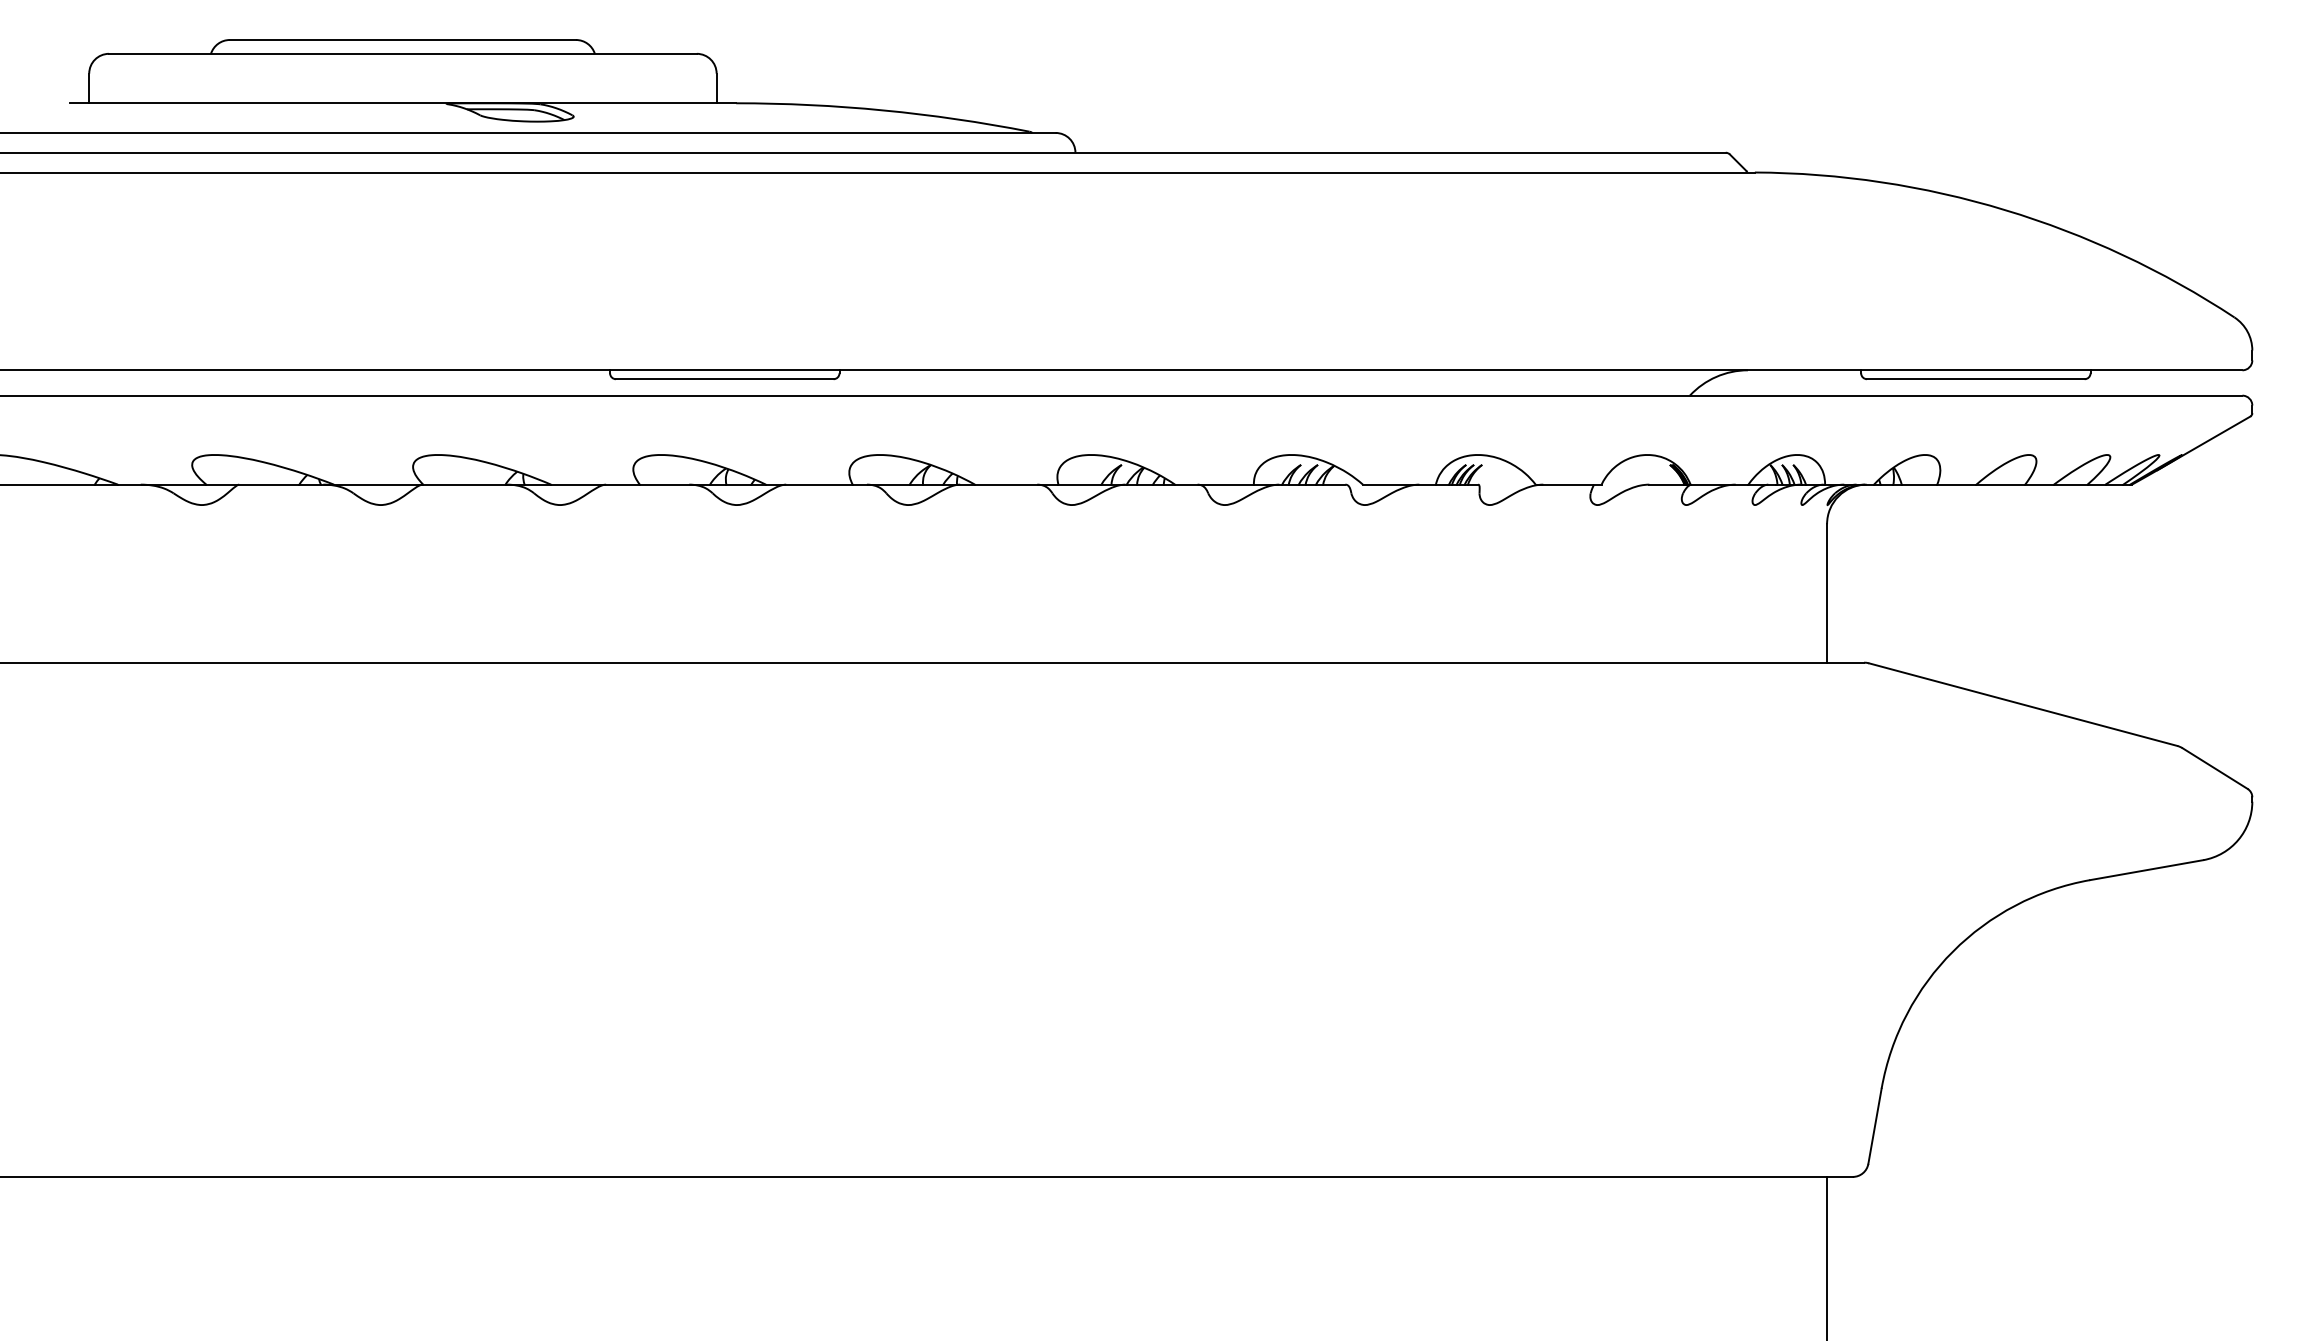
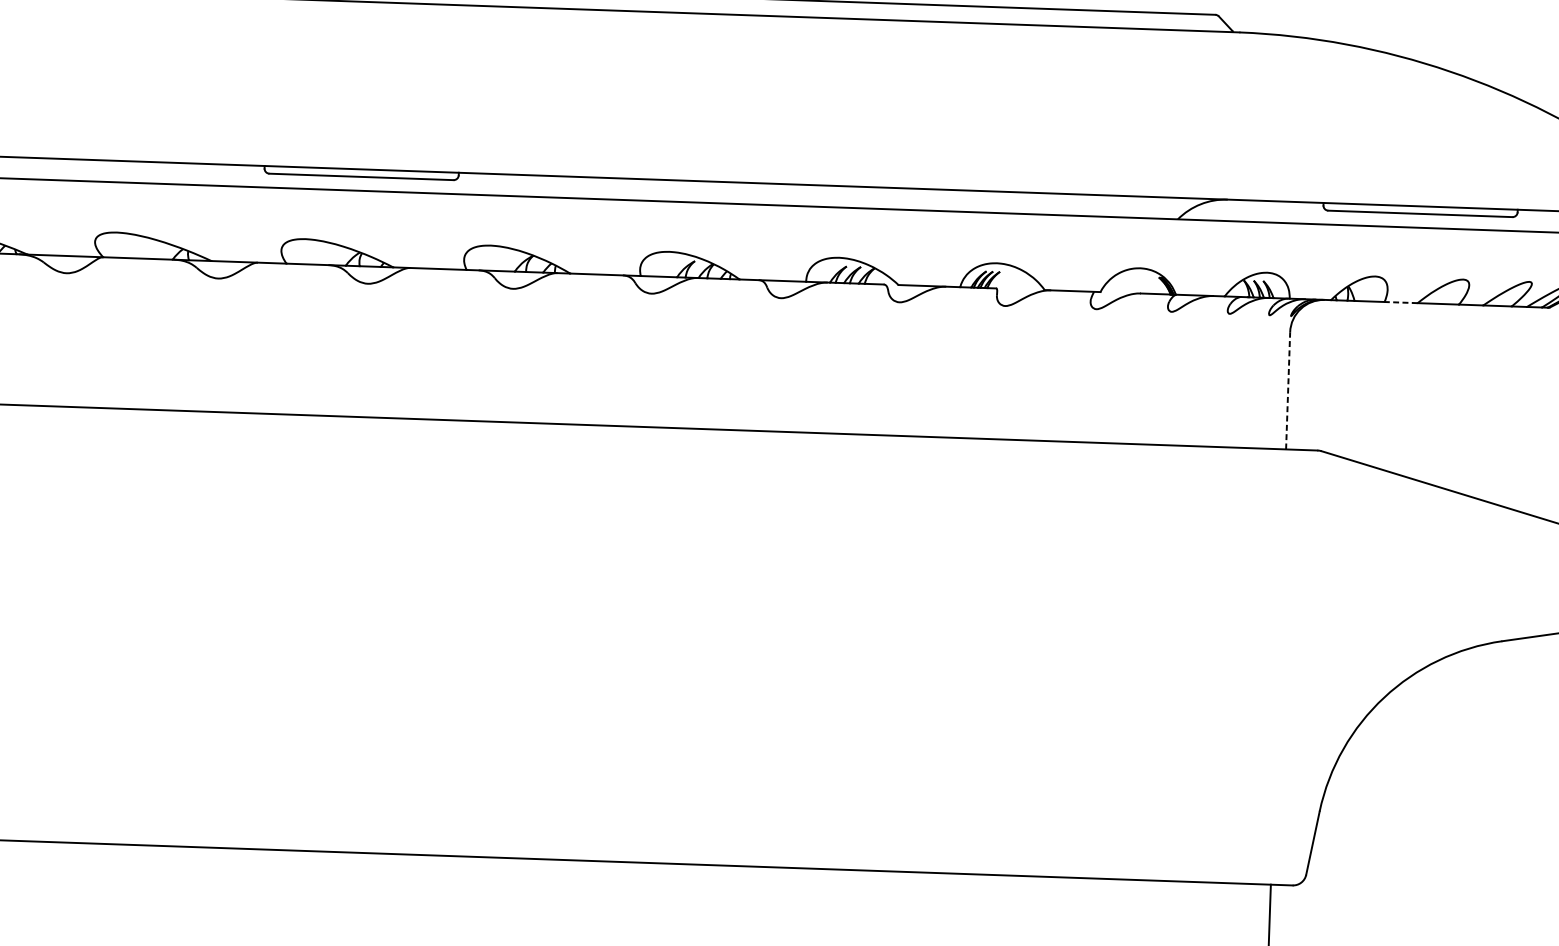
line: (1956, 484) -> (1400, 302), solid -> dashed
line: (1827, 592) -> (1288, 390), solid -> dashed

